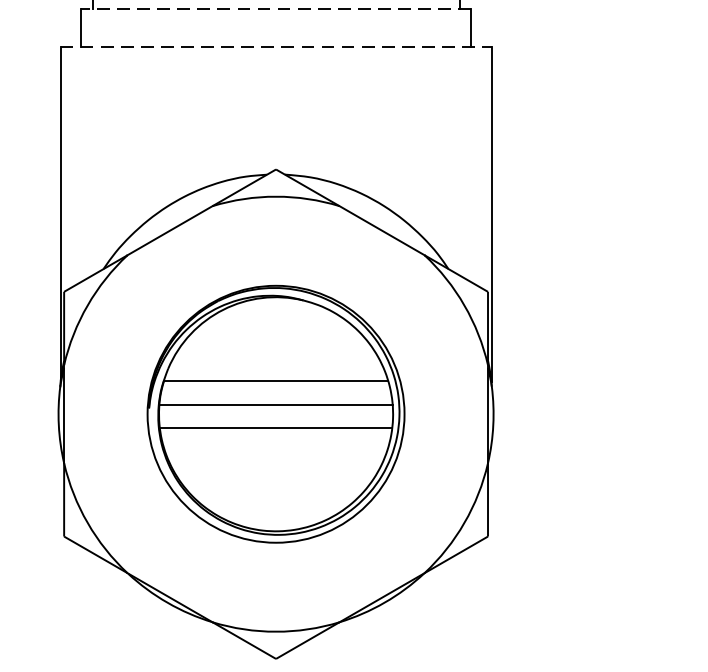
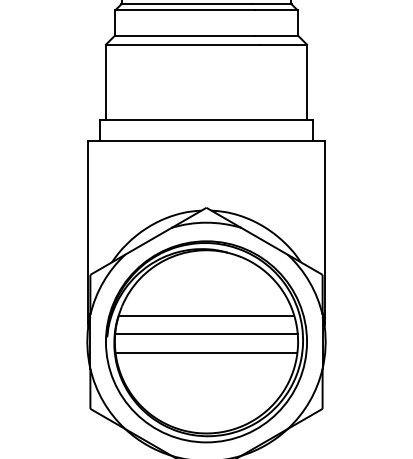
line: (276, 8) -> (206, 119), dashed -> solid
line: (276, 46) -> (206, 140), dashed -> solid
part: (276, 413) -> (206, 341), size x1.43

